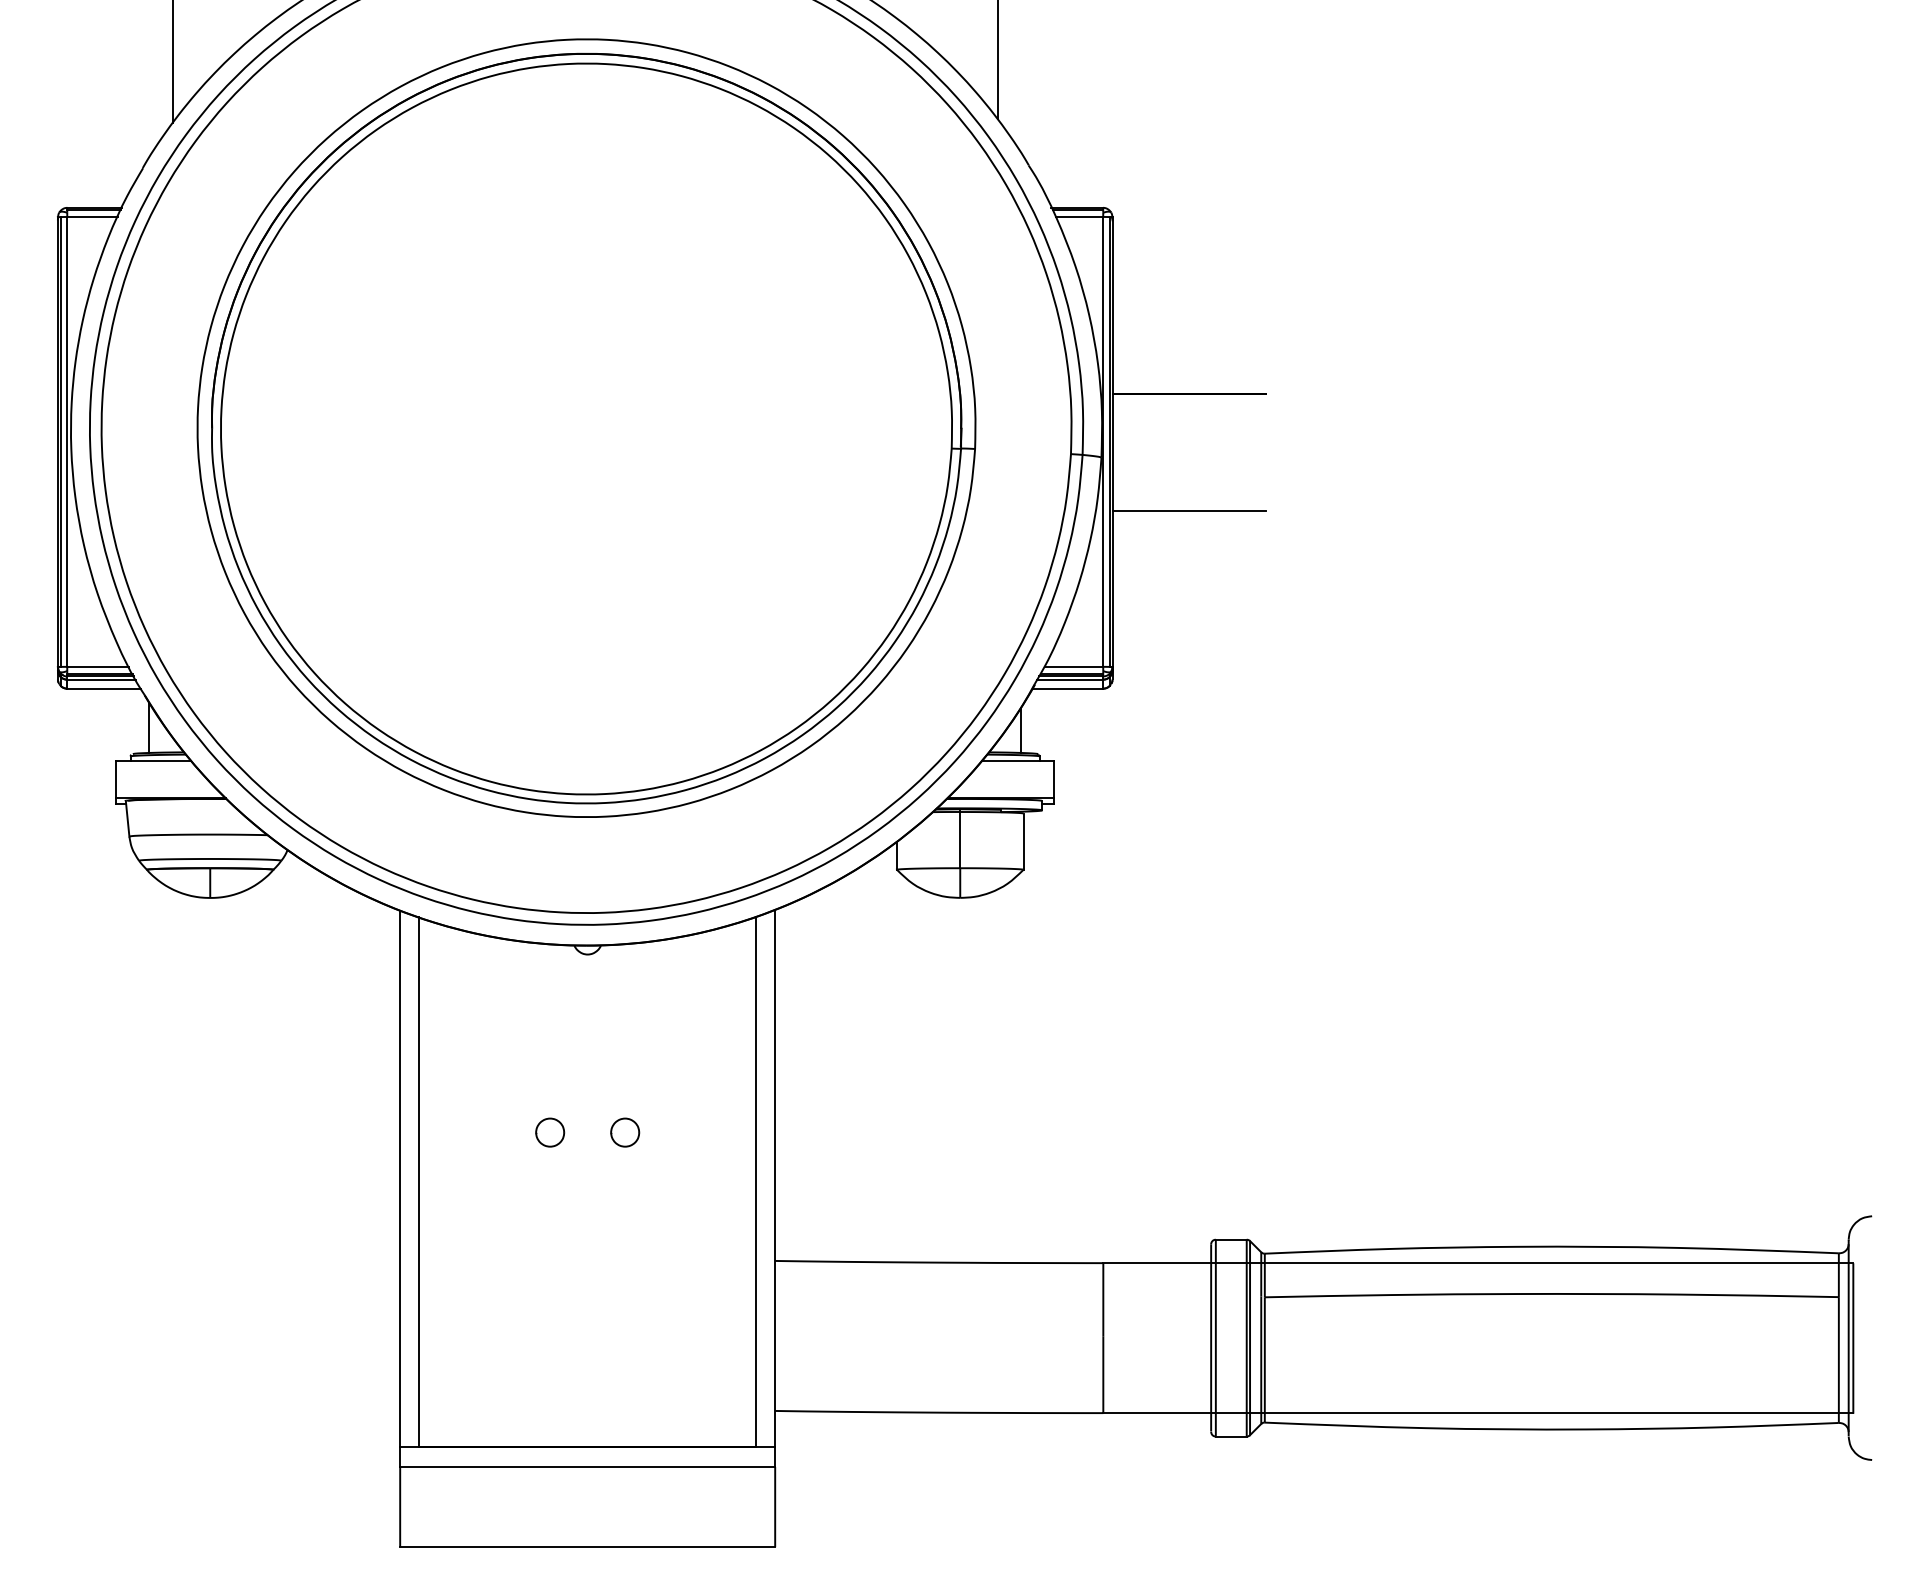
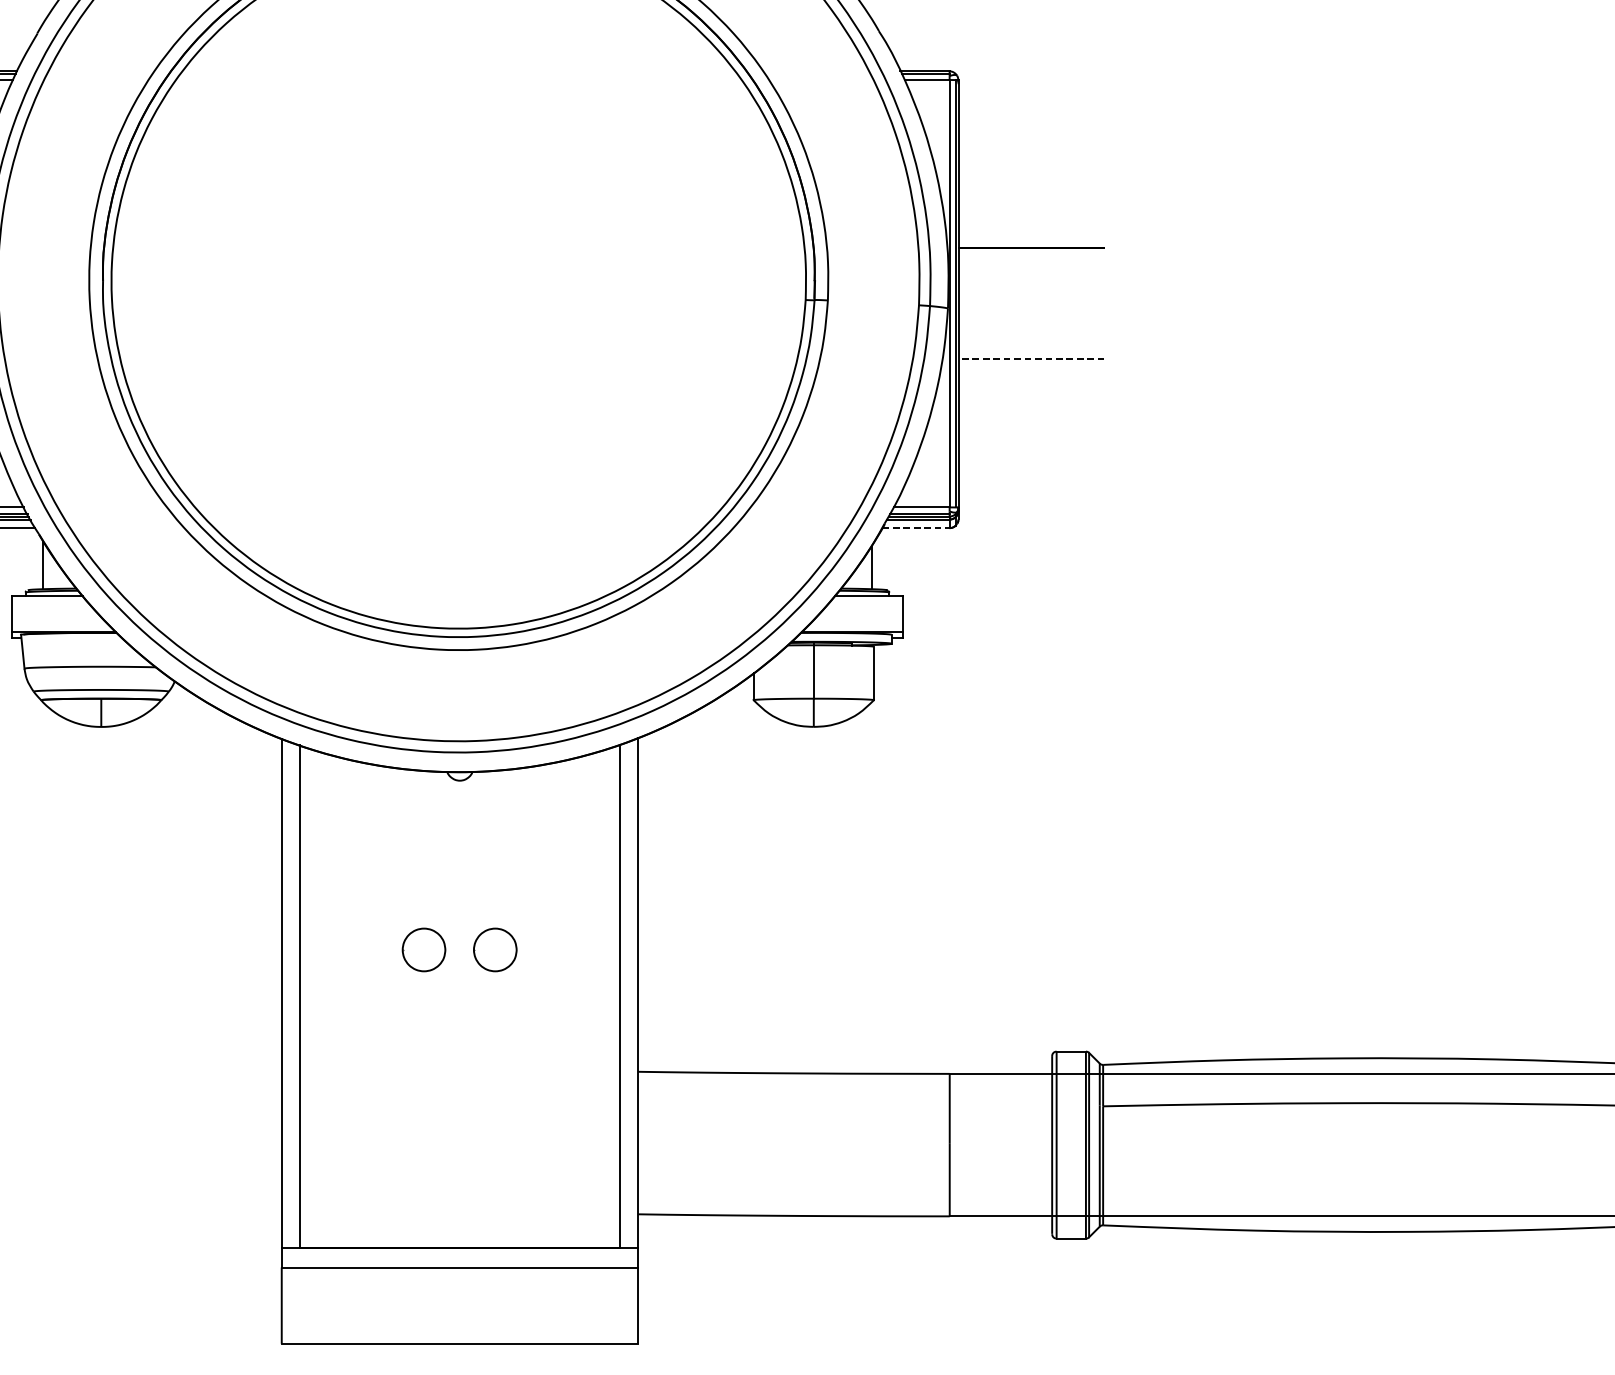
line: (1189, 511) -> (1031, 359), solid -> dashed
line: (1068, 688) -> (916, 527), solid -> dashed
part: (550, 1132) -> (424, 949), size x1.6
part: (625, 1132) -> (495, 949), size x1.6

